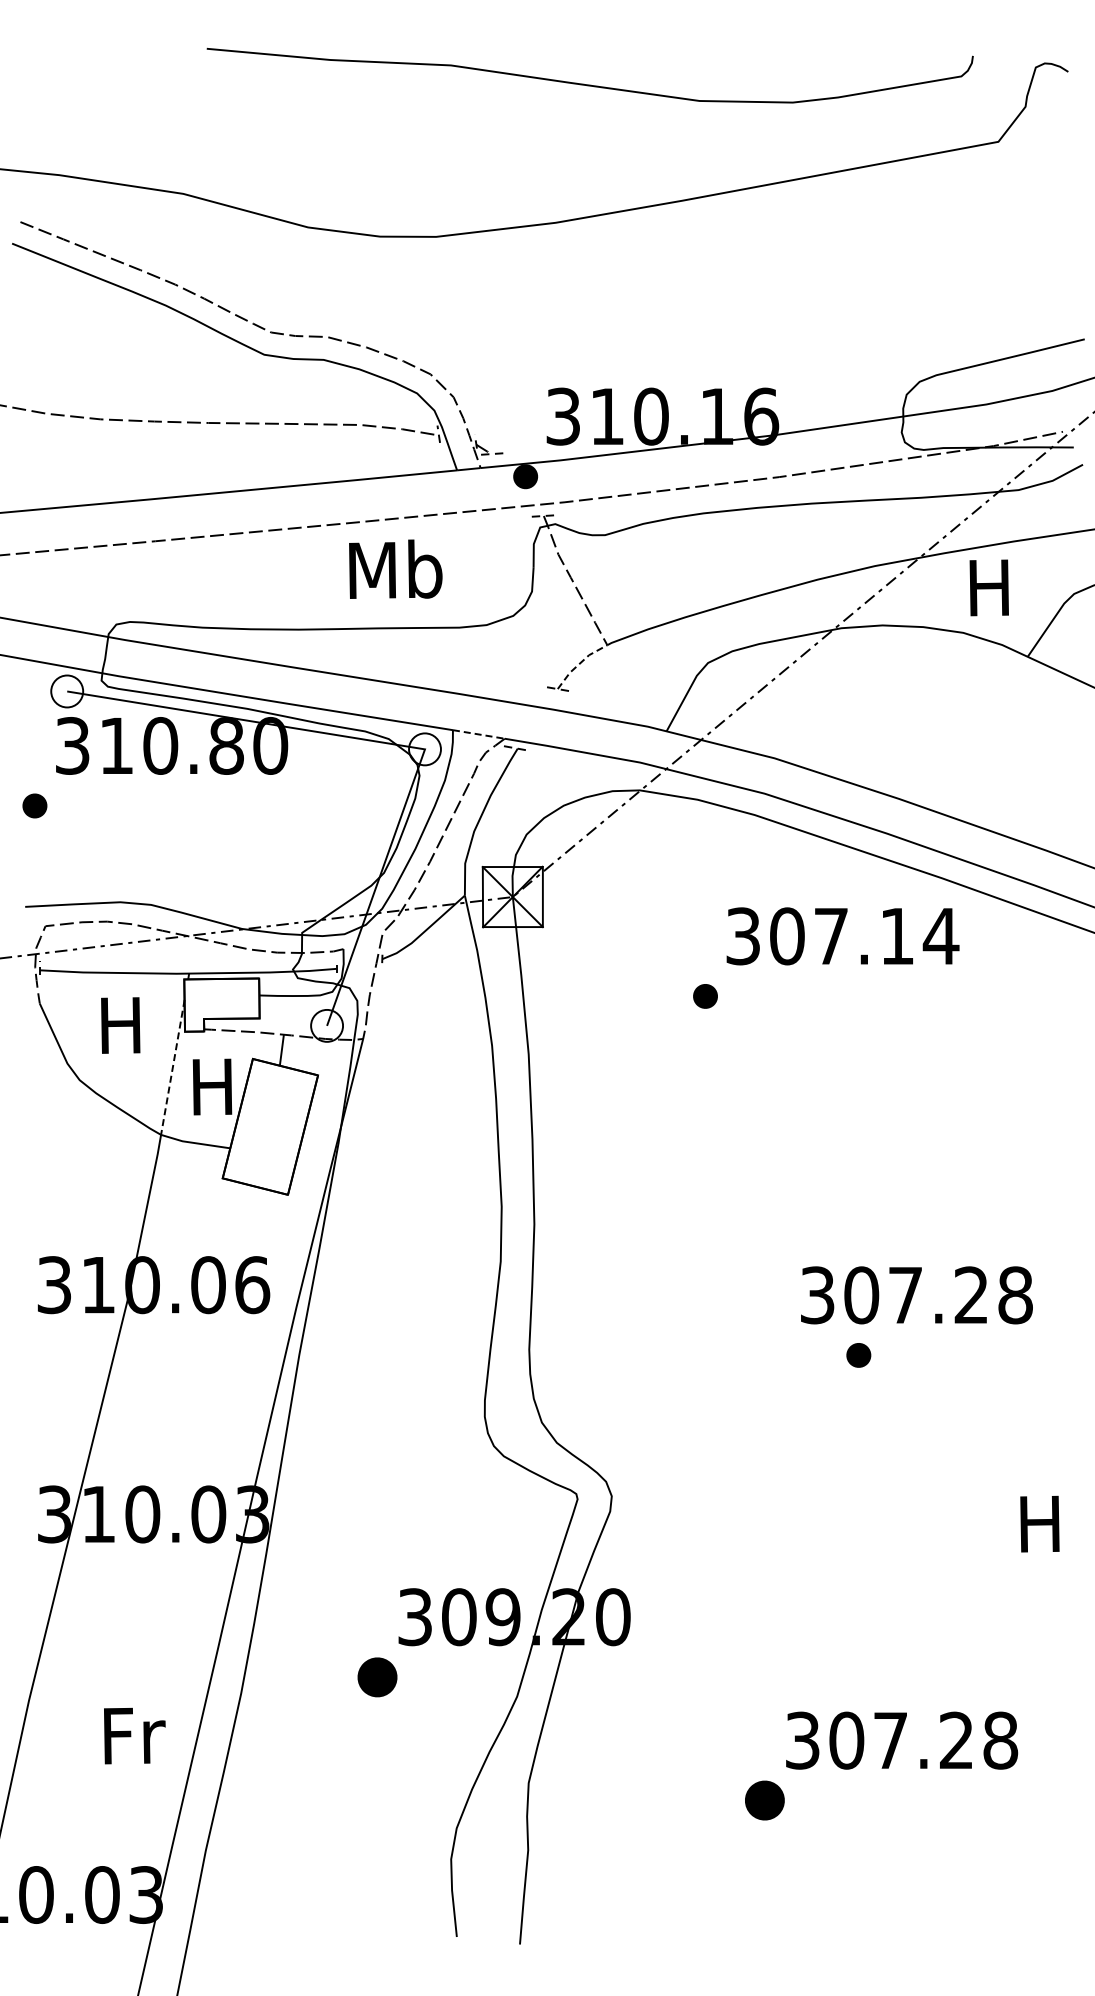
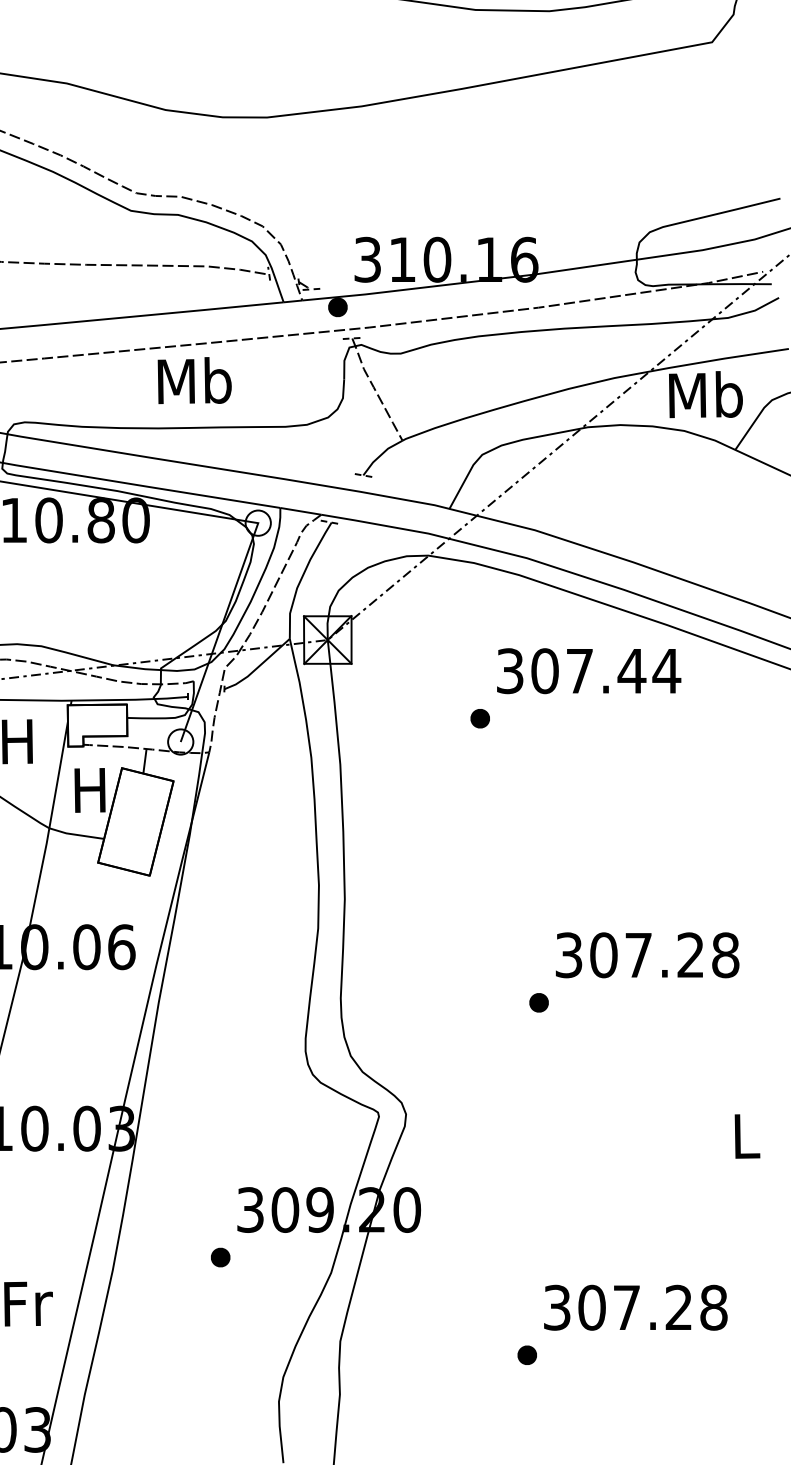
text: (395, 568) -> (194, 380), moved
text: (990, 586) -> (705, 394), H -> Mb
line: (579, 663) -> (380, 455), dashed -> solid
line: (479, 734) -> (301, 511), dashed -> solid
text: (896, 936) -> (631, 671), 307.14 -> 307.44
line: (172, 1067) -> (58, 774), dashed -> solid
part: (858, 1355) -> (538, 1002), moved
text: (1039, 1523) -> (744, 1135), H -> L
part: (377, 1676) -> (220, 1256), size x0.62
part: (764, 1800) -> (526, 1355), size x0.62

